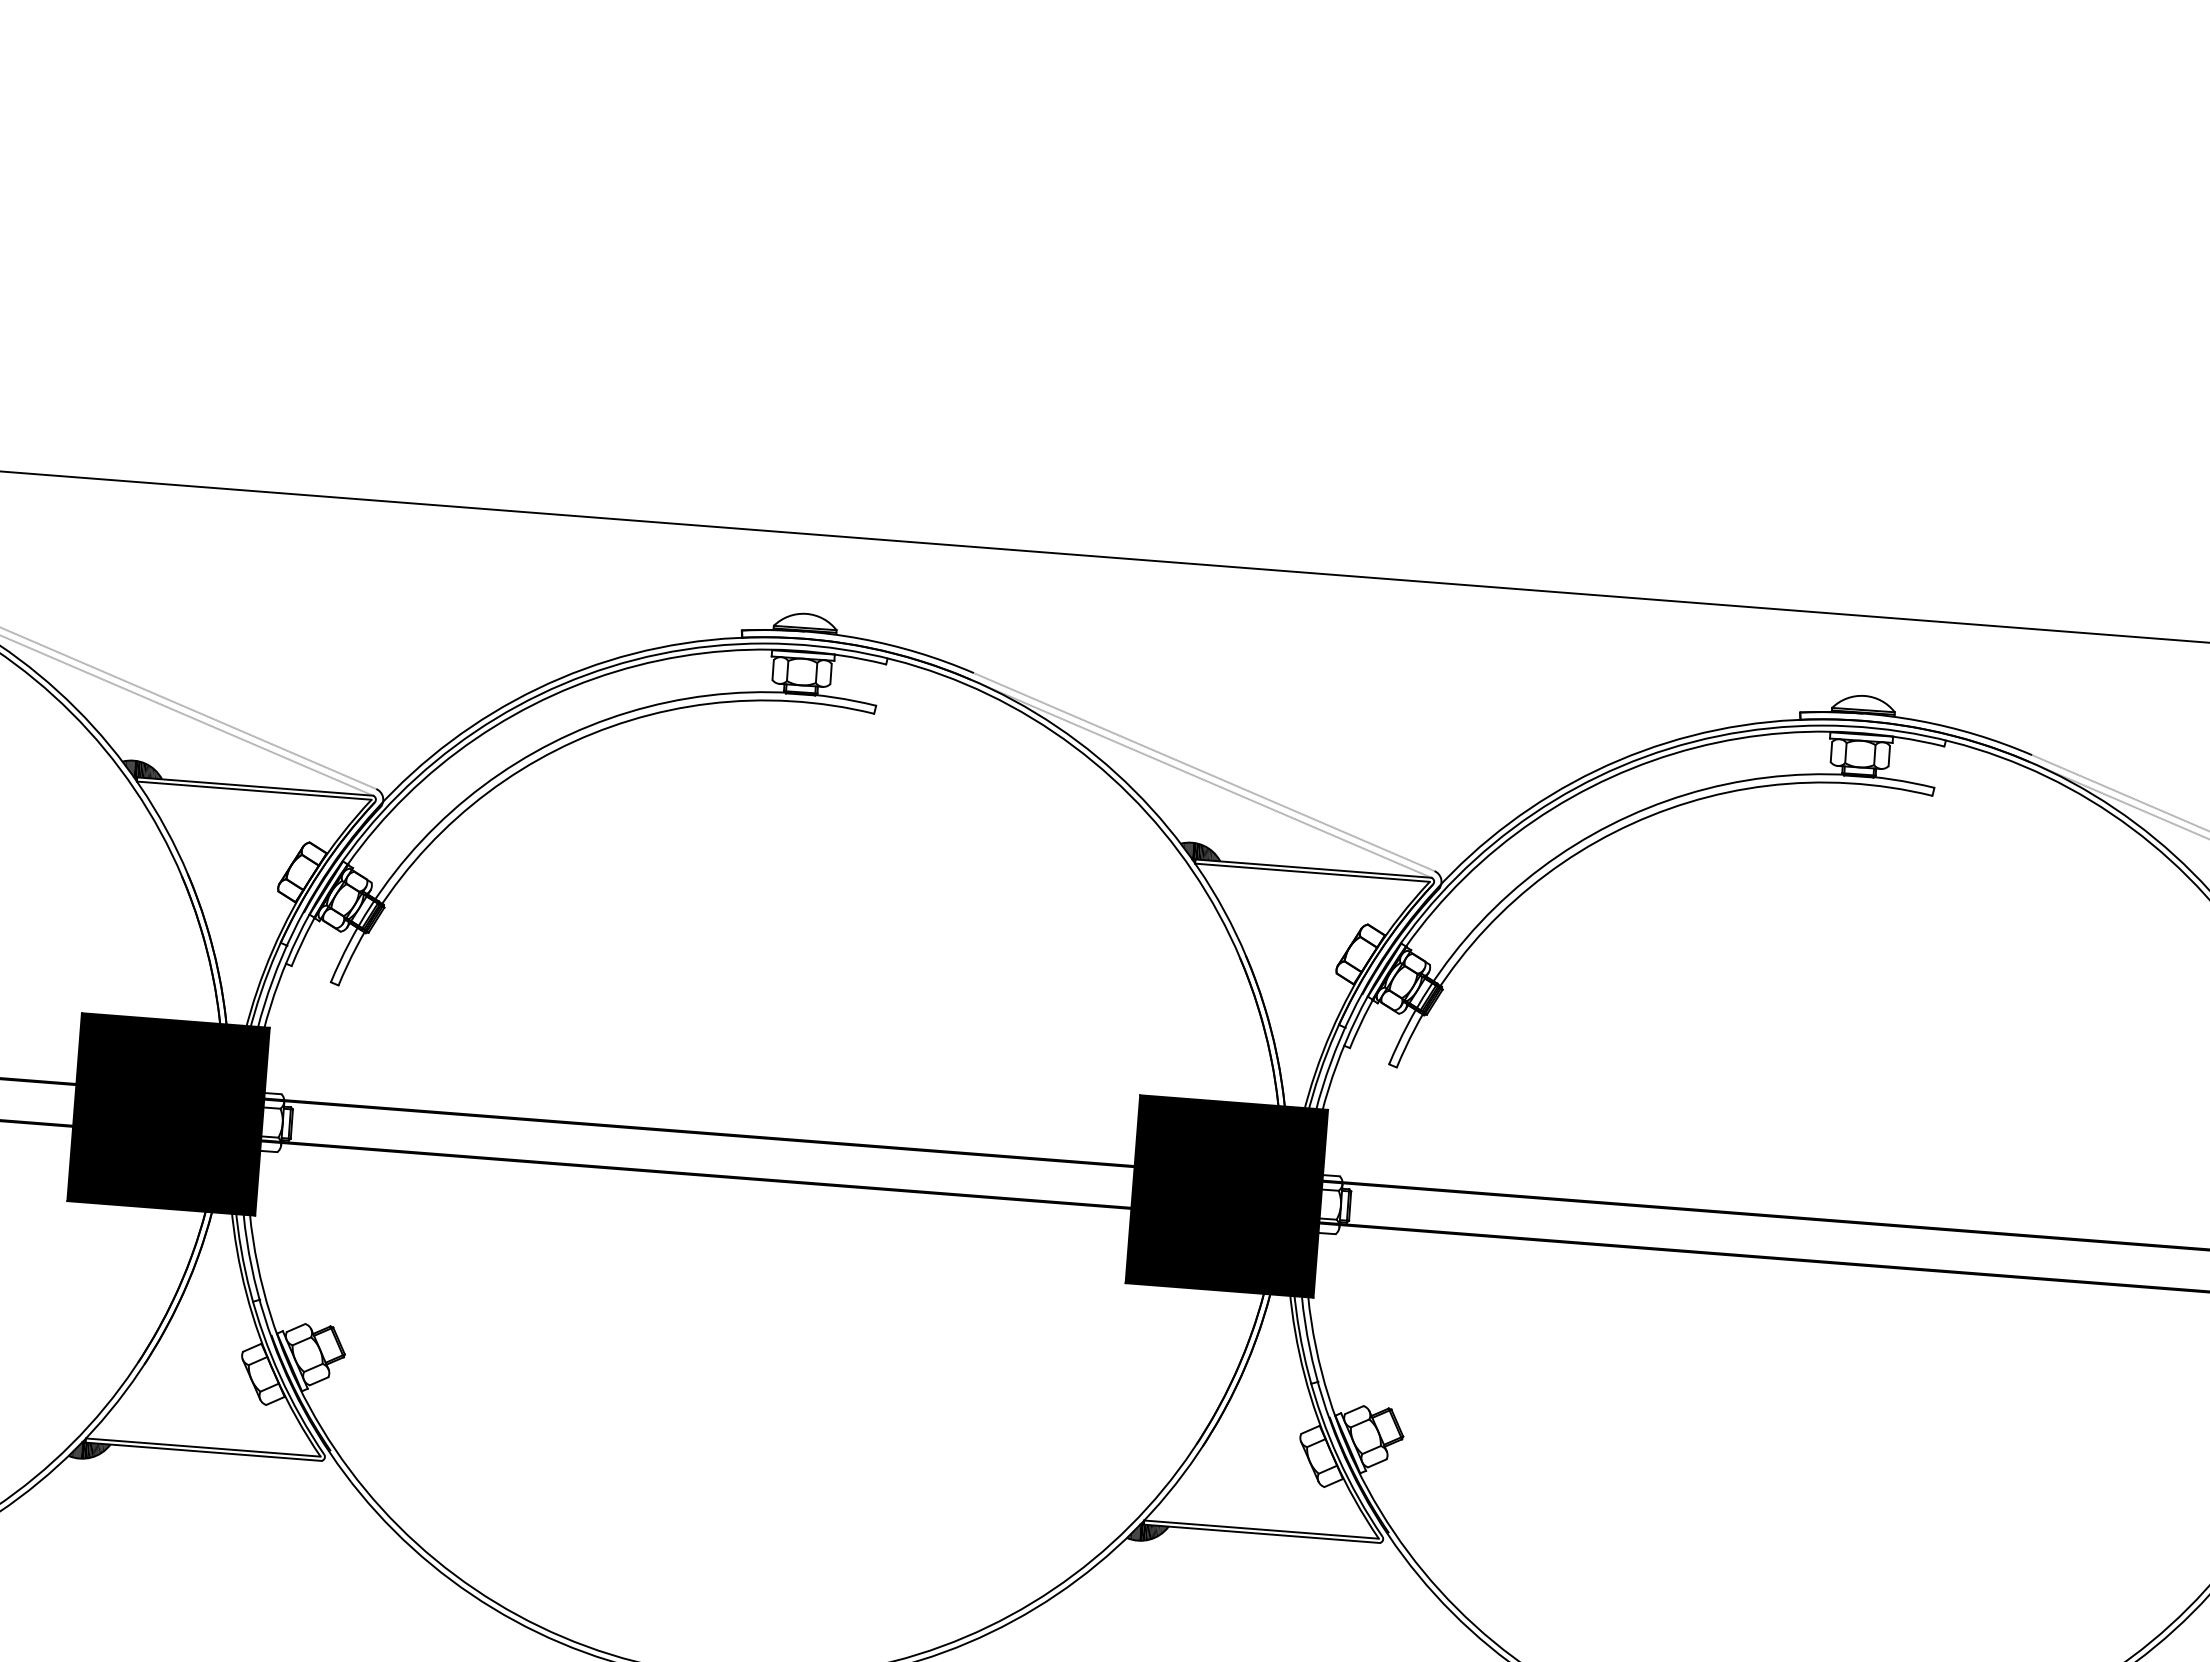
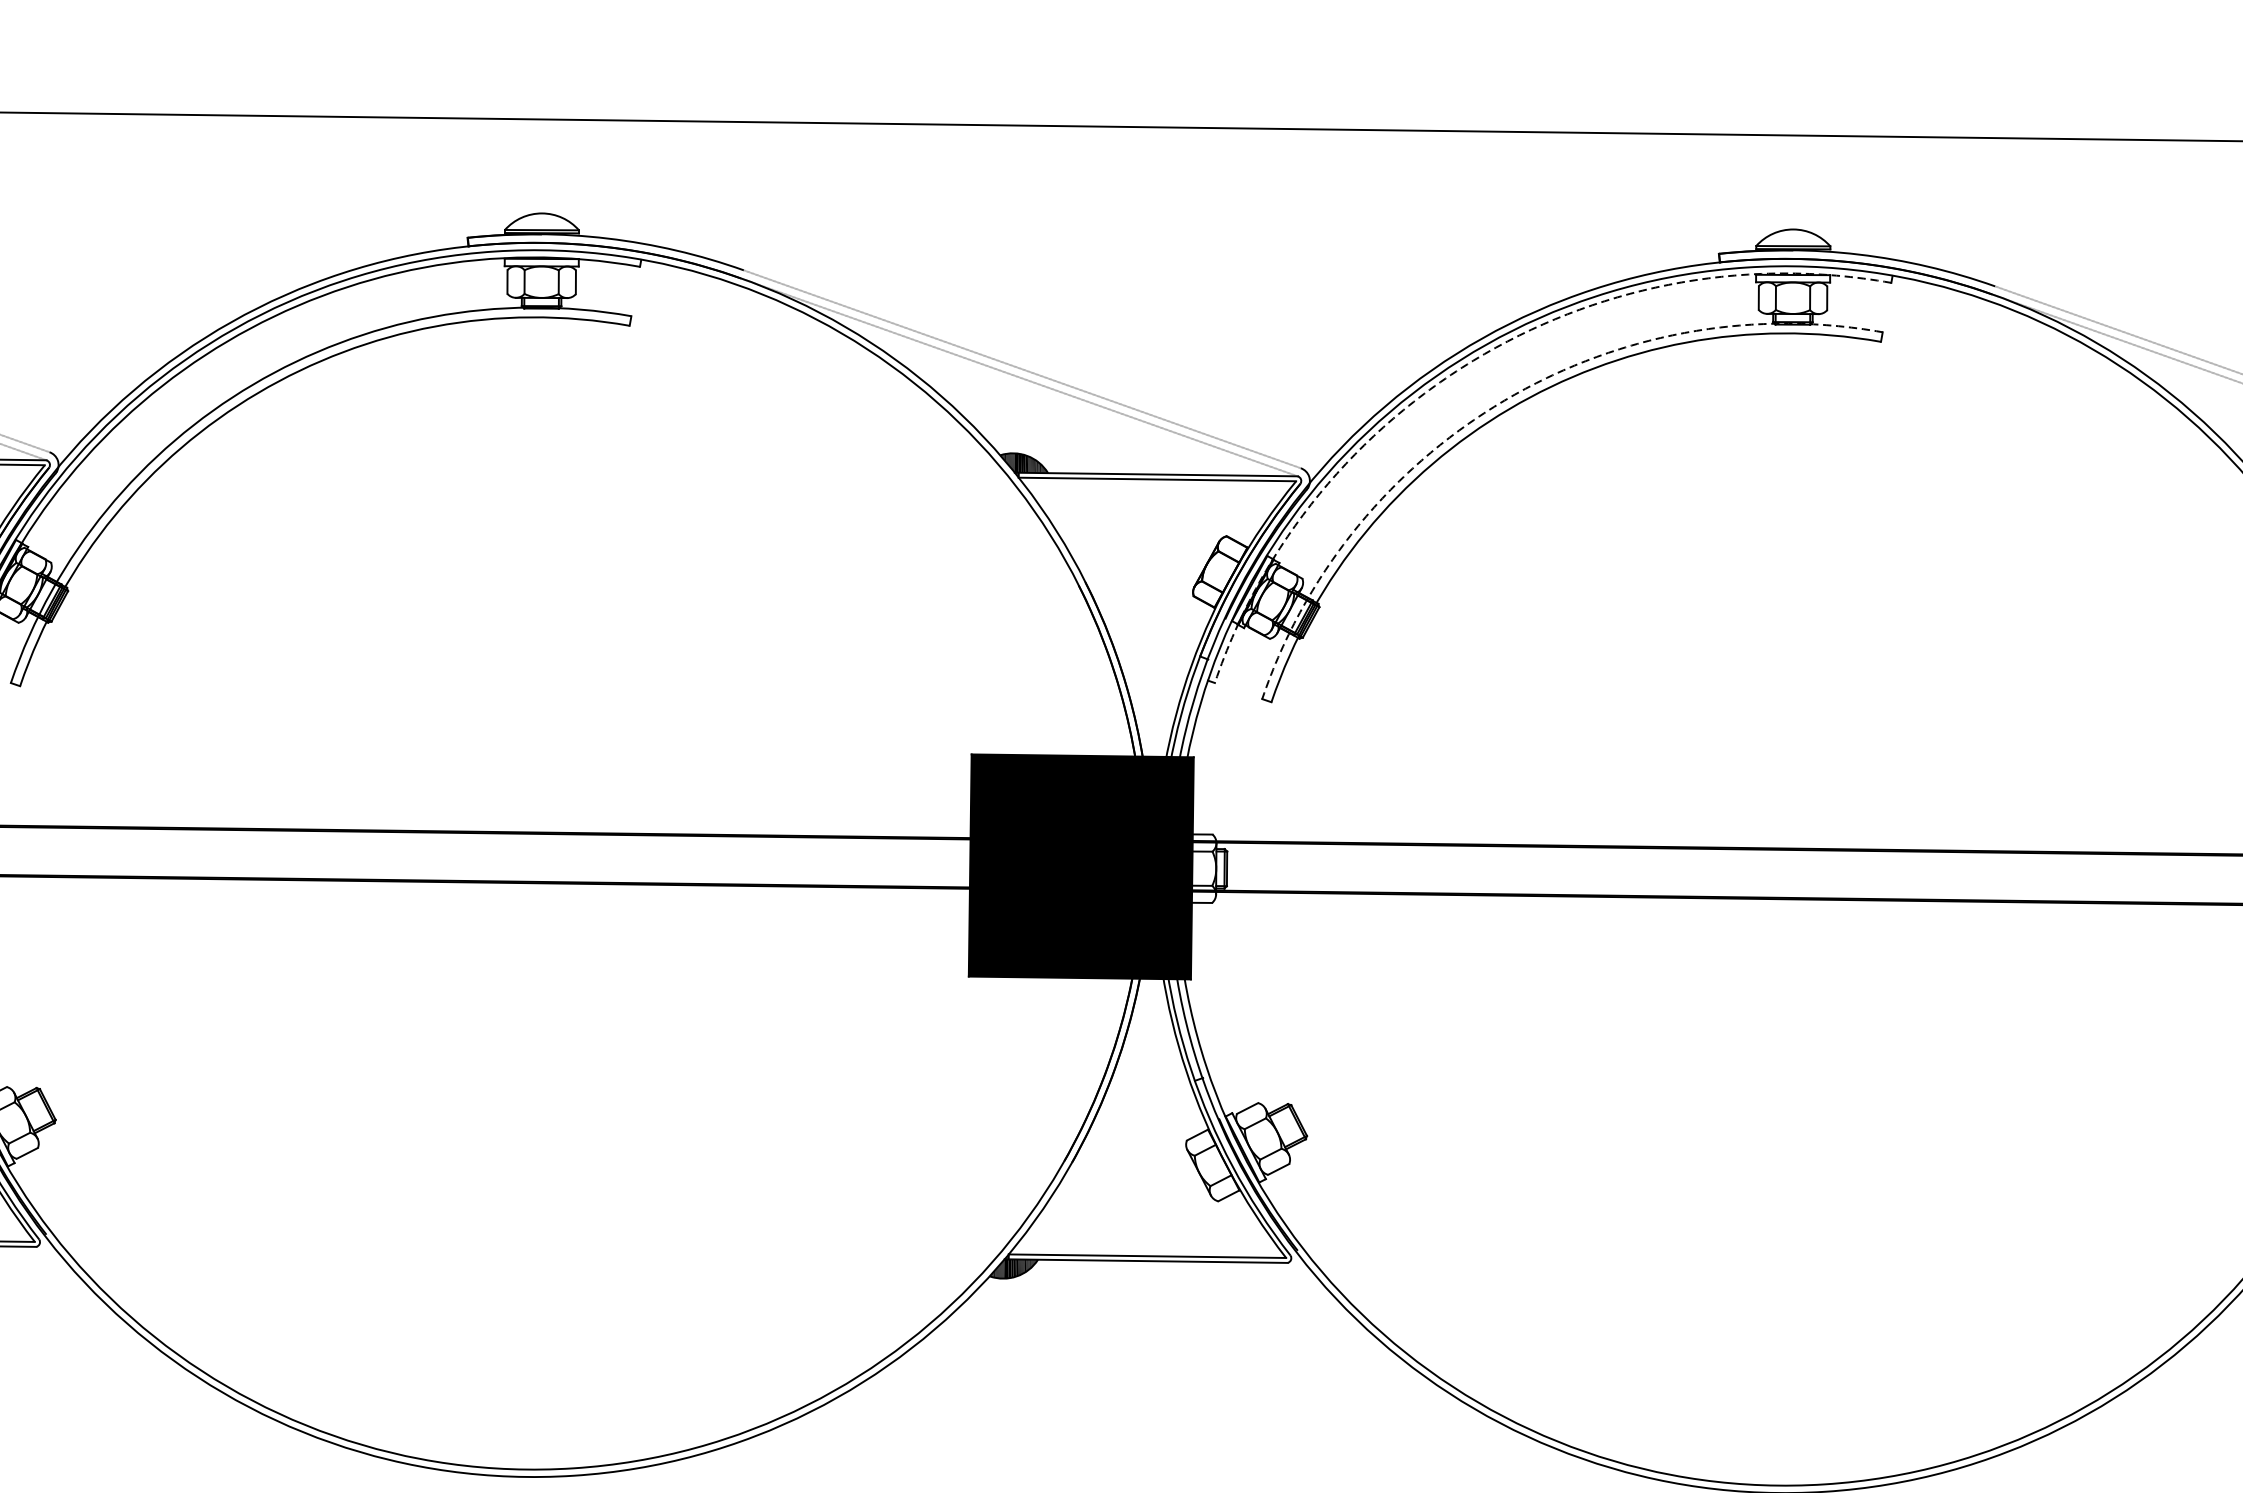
arc: (1591, 787) -> (1479, 357), solid -> dashed
arc: (1610, 825) -> (1504, 401), solid -> dashed

